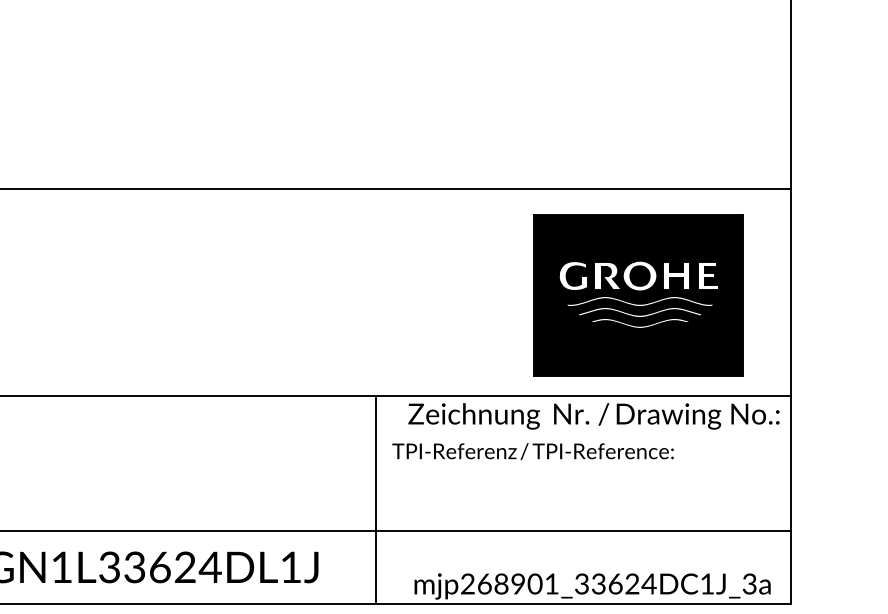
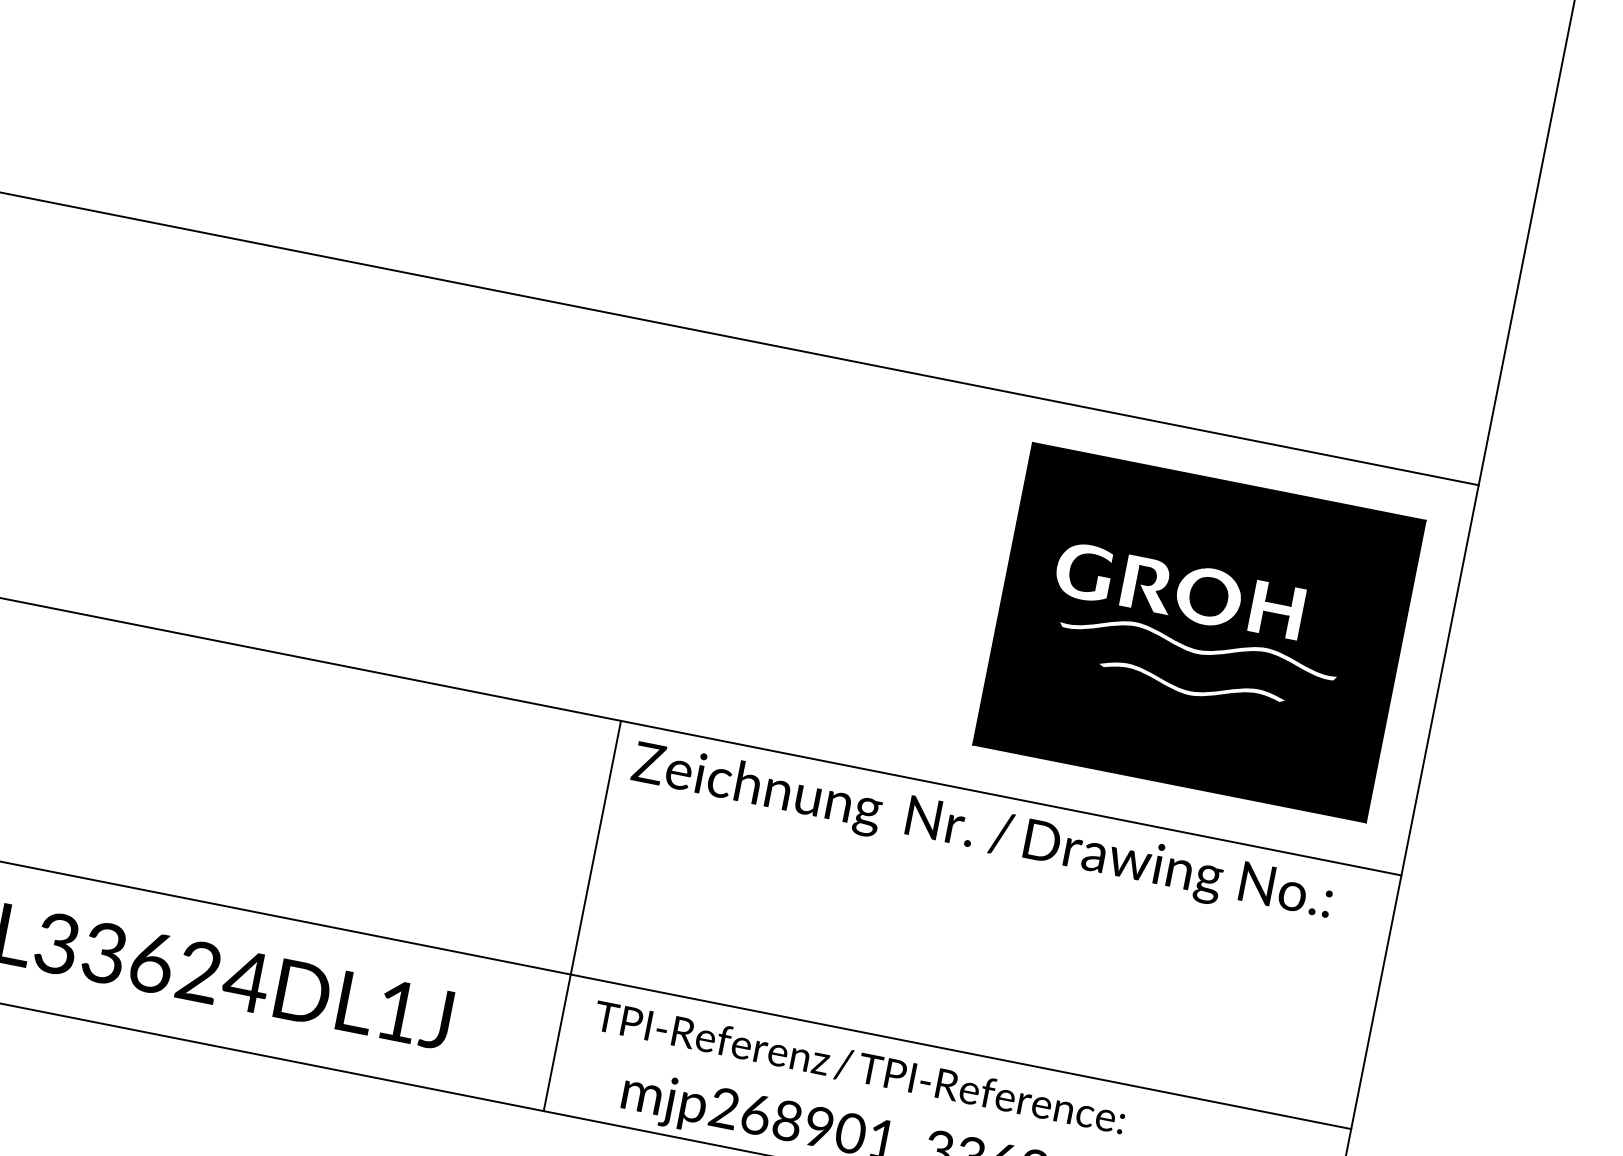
part: (638, 295) -> (1198, 632), moved
text: (593, 416) -> (981, 833), moved
text: (532, 451) -> (858, 1067), moved

